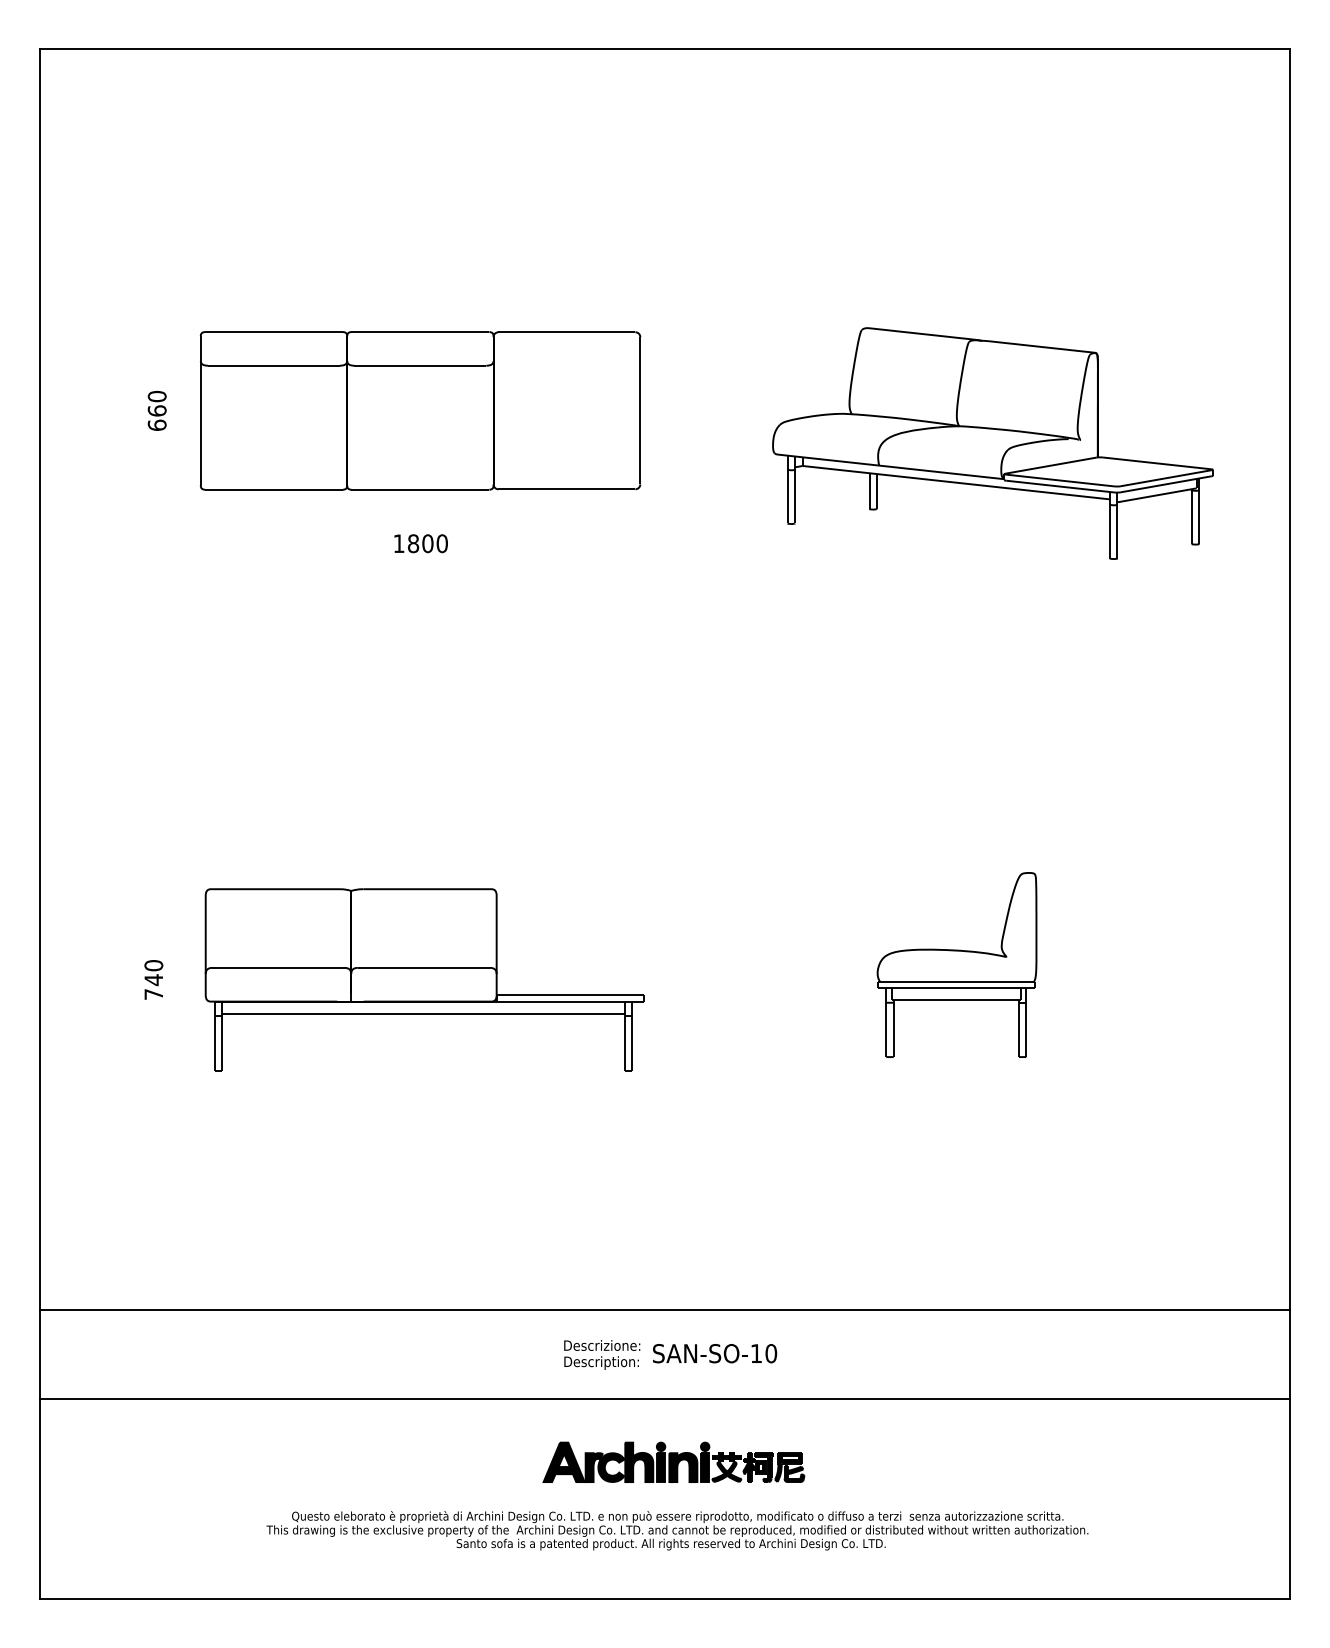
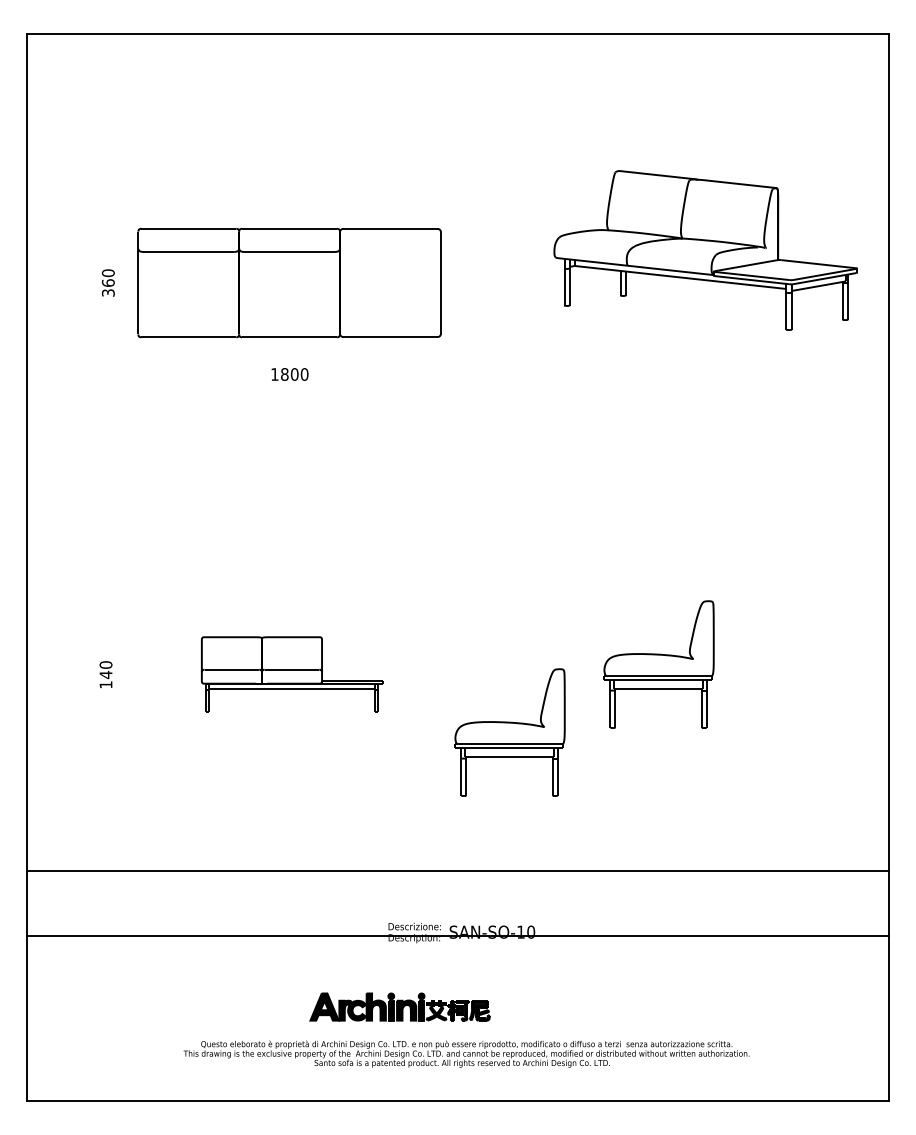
text: (155, 424) -> (107, 292), 660 -> 360
part: (992, 443) -> (705, 250), moved
part: (423, 979) -> (291, 674), size x0.6
text: (153, 993) -> (105, 684), 740 -> 140
part: (739, 1063) -> (509, 732), added
line: (664, 1310) -> (457, 871), moved
line: (664, 1399) -> (457, 935), moved
part: (672, 1461) -> (399, 1006), moved

